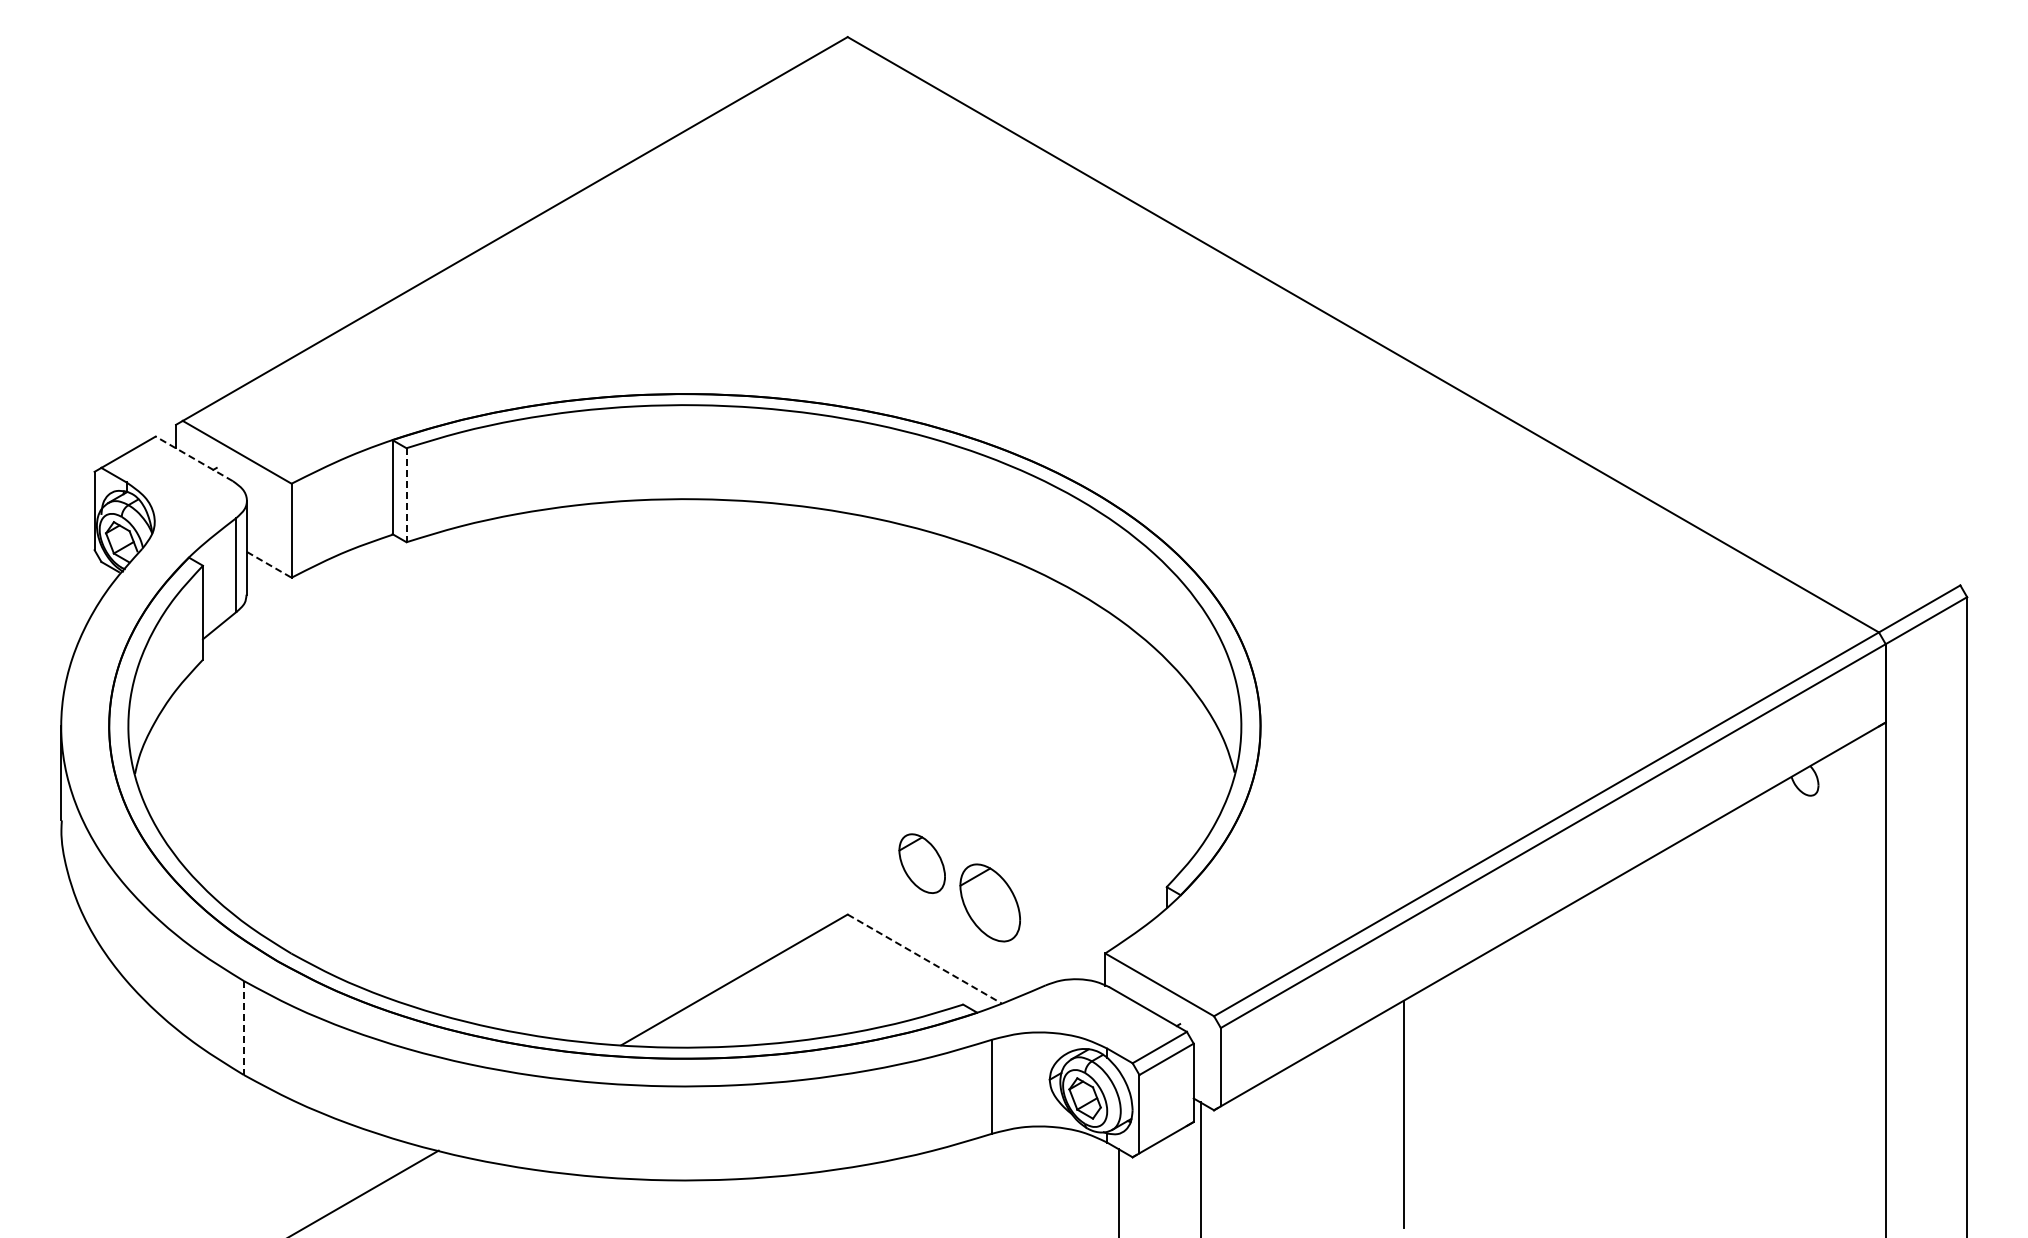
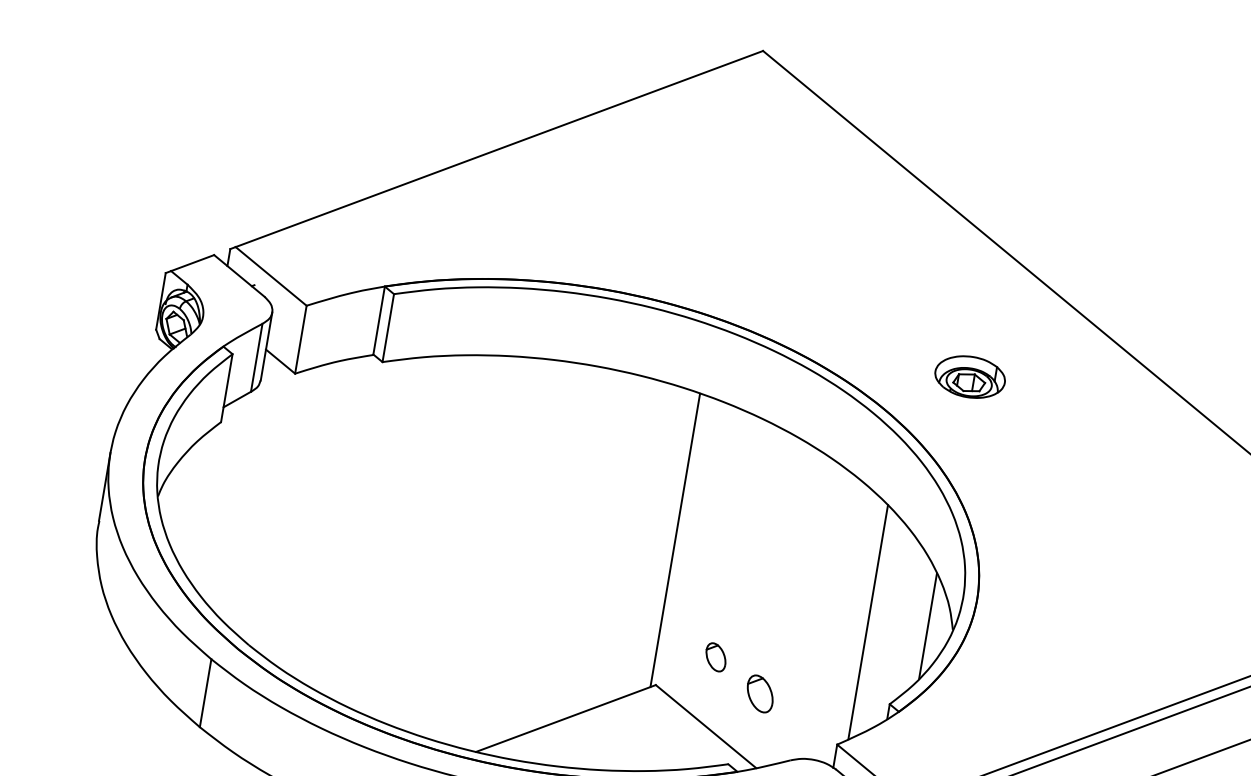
part: (1200, 428) -> (970, 376), added
line: (194, 458) -> (239, 275), dashed -> solid
line: (406, 495) -> (388, 328), dashed -> solid
line: (269, 564) -> (280, 361), dashed -> solid
line: (840, 715) -> (674, 540), added
line: (1200, 773) -> (928, 626), added
line: (1119, 781) -> (868, 622), added
part: (922, 863) -> (716, 657), size x0.62
part: (989, 902) -> (759, 693), size x0.62
line: (924, 958) -> (705, 726), dashed -> solid
line: (243, 1028) -> (205, 693), dashed -> solid

